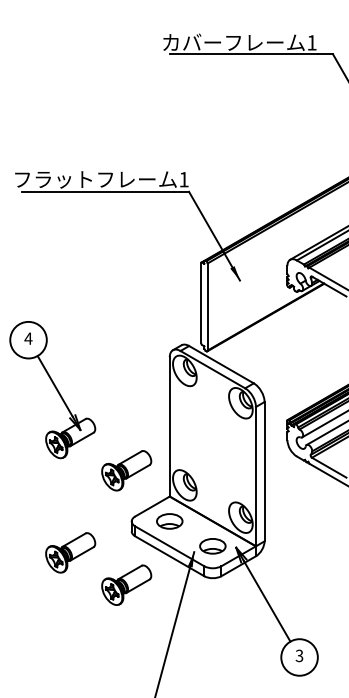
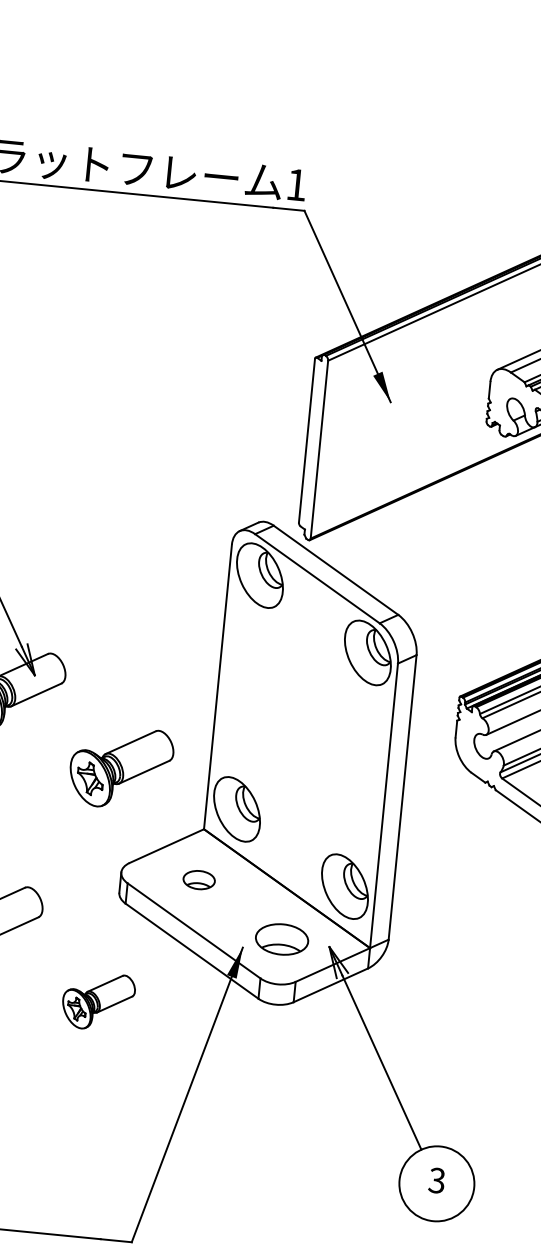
part: (169, 521) -> (198, 880), size x0.6
part: (126, 584) -> (98, 1000), size x0.7

